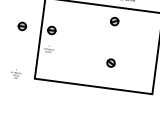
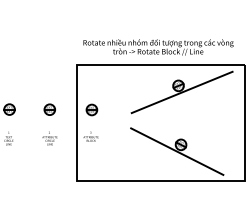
line: (116, 26) -> (181, 92), added
line: (107, 67) -> (177, 151), added
text: (15, 73) -> (49, 138), moved

